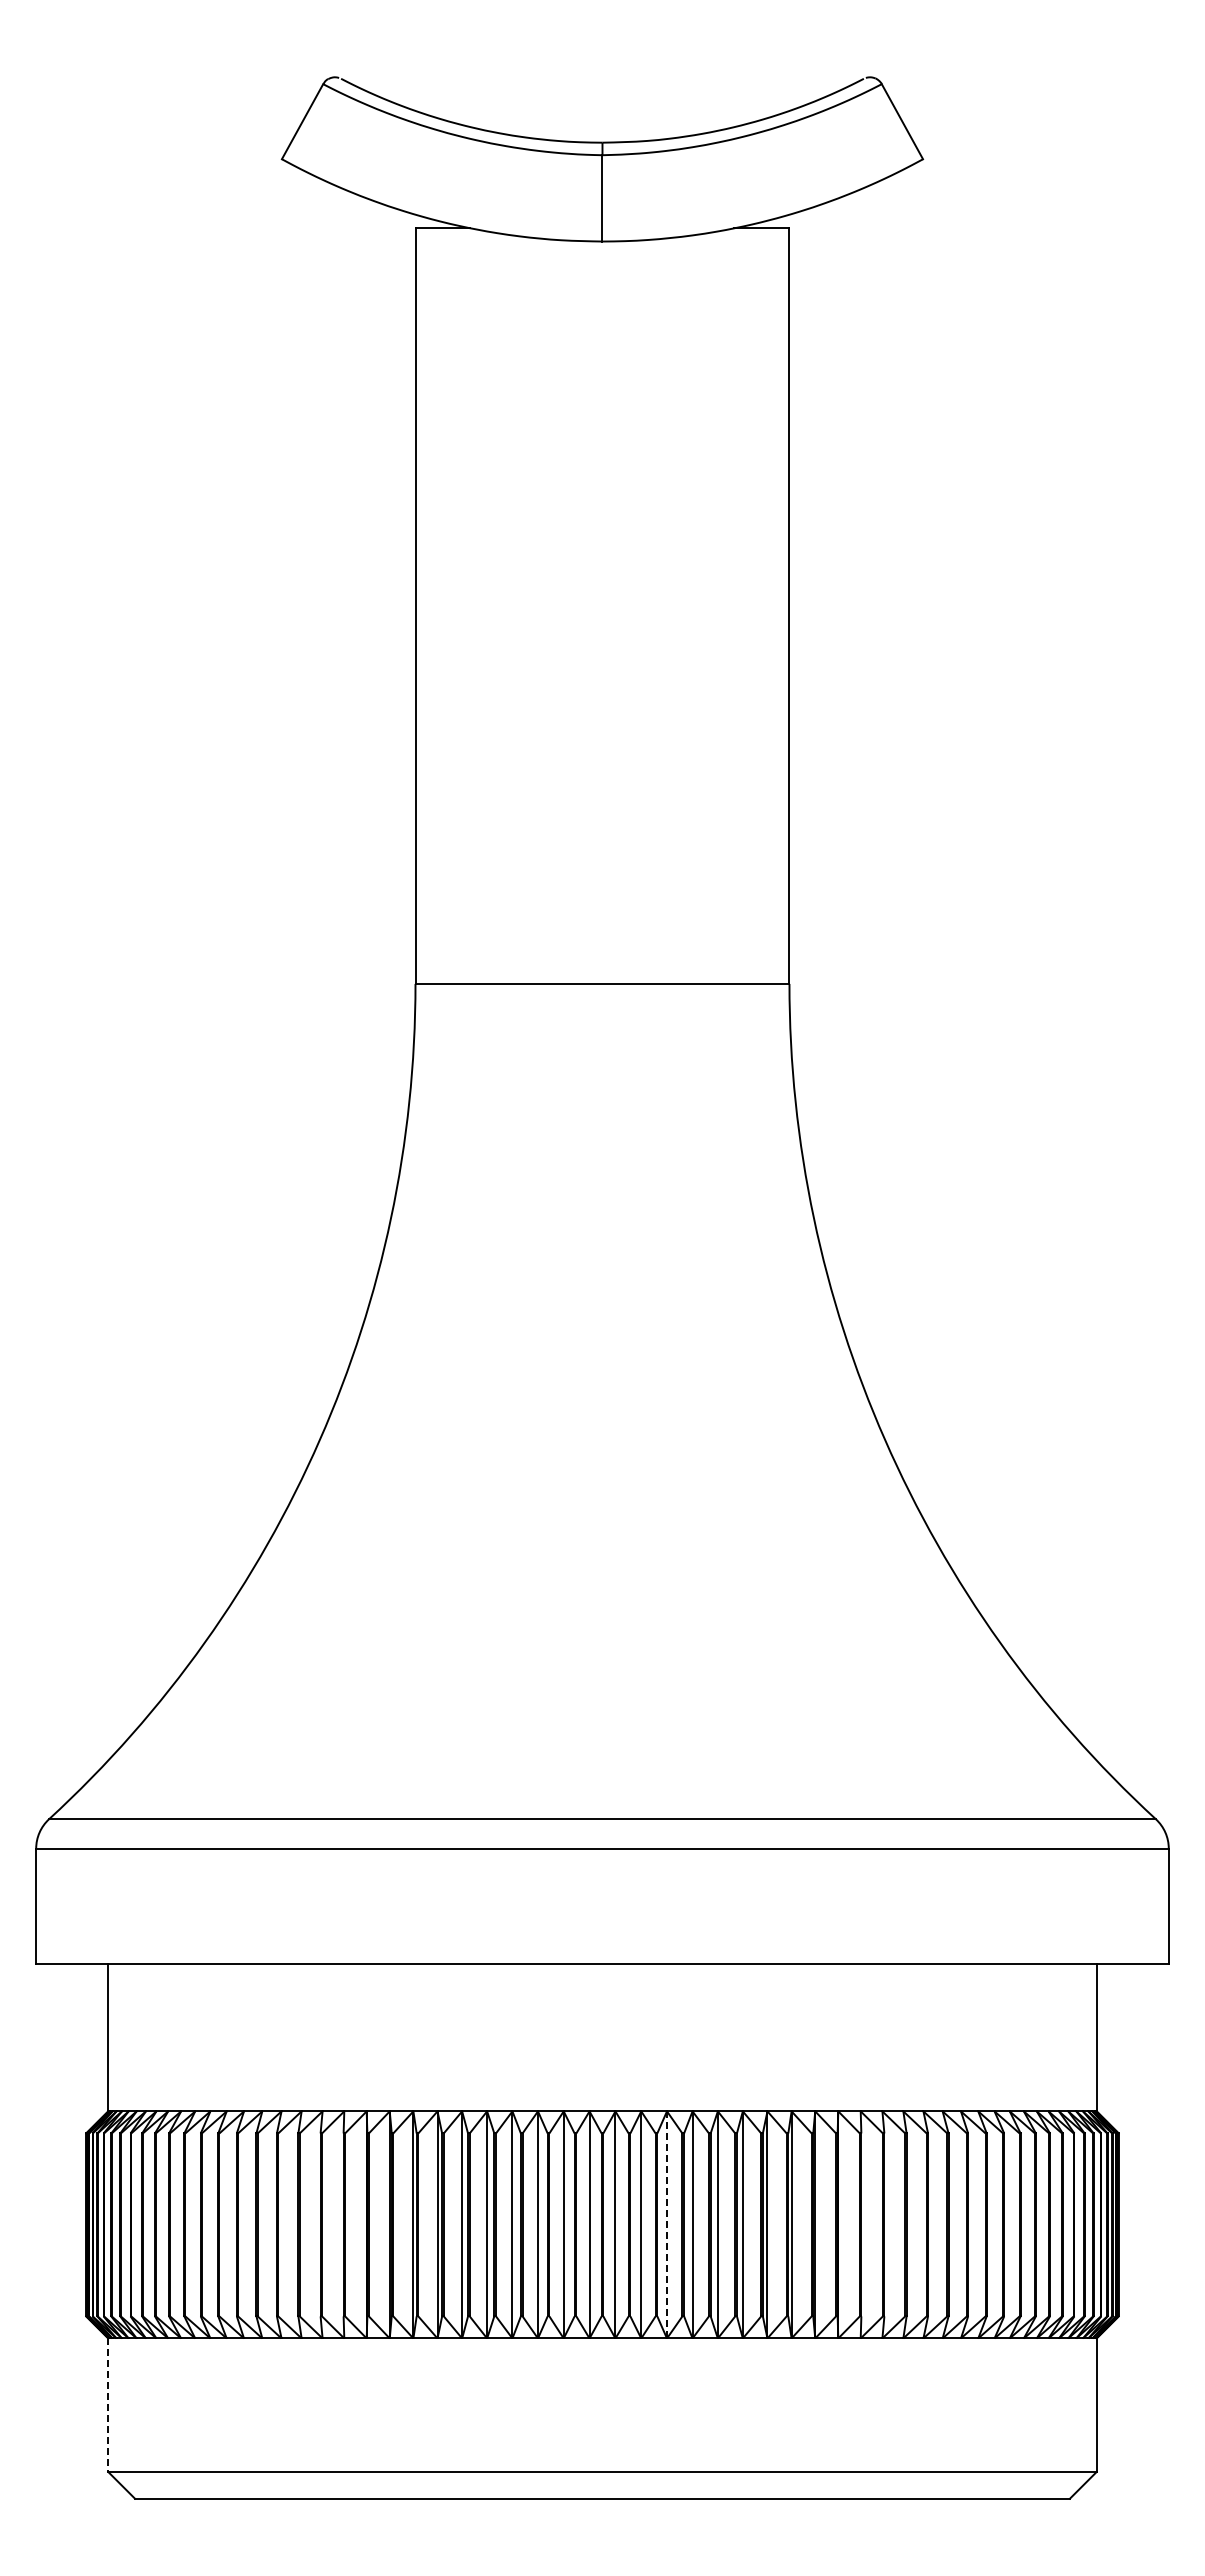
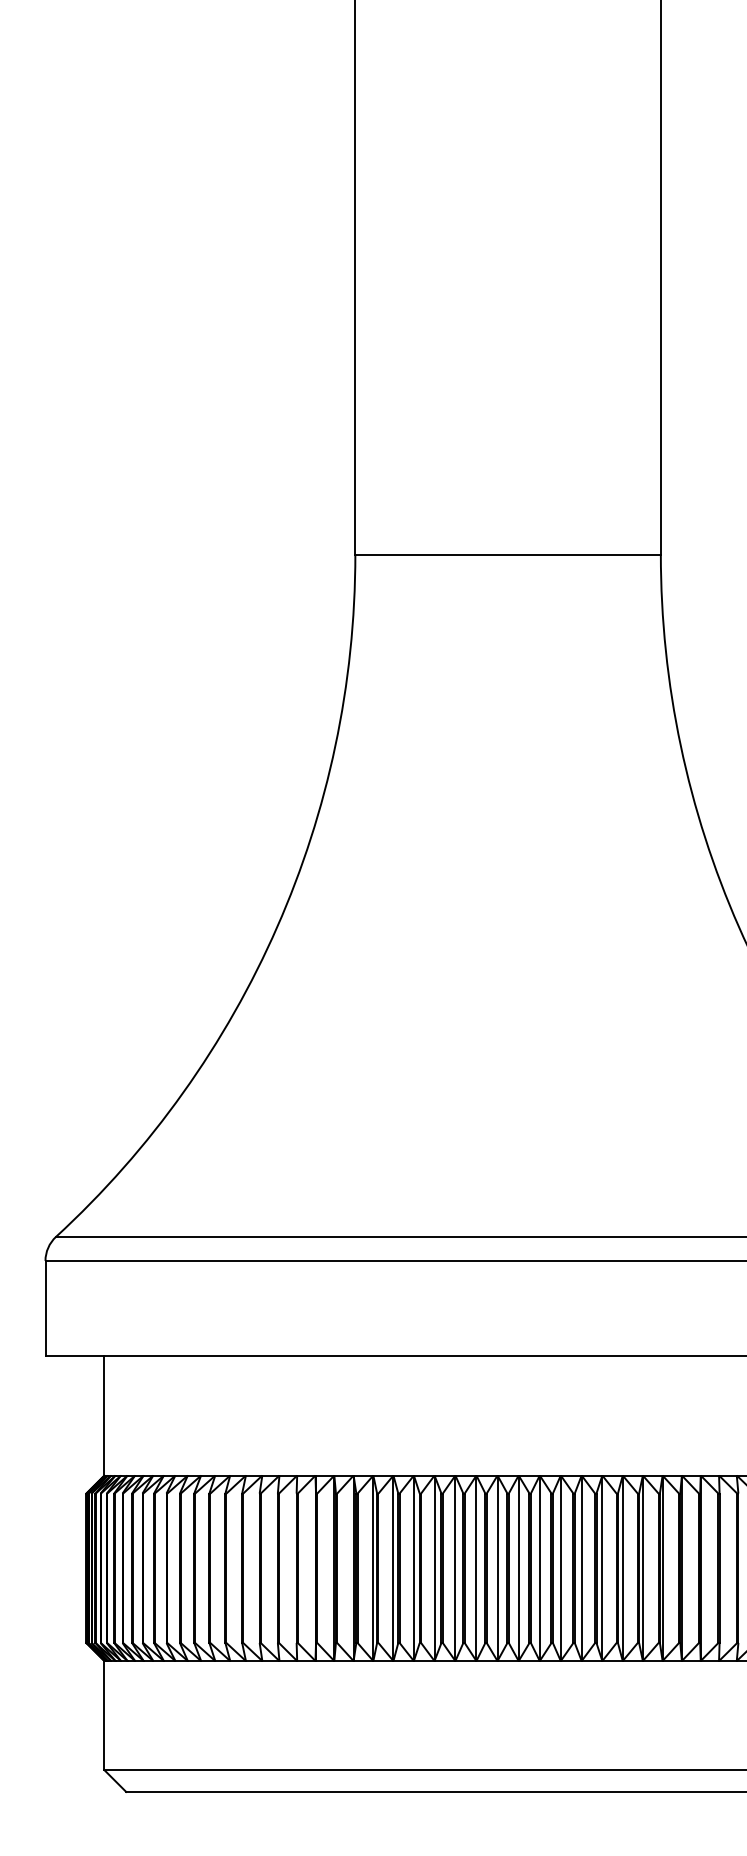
line: (667, 2224) -> (561, 1567), dashed -> solid
line: (108, 2405) -> (104, 1715), dashed -> solid

